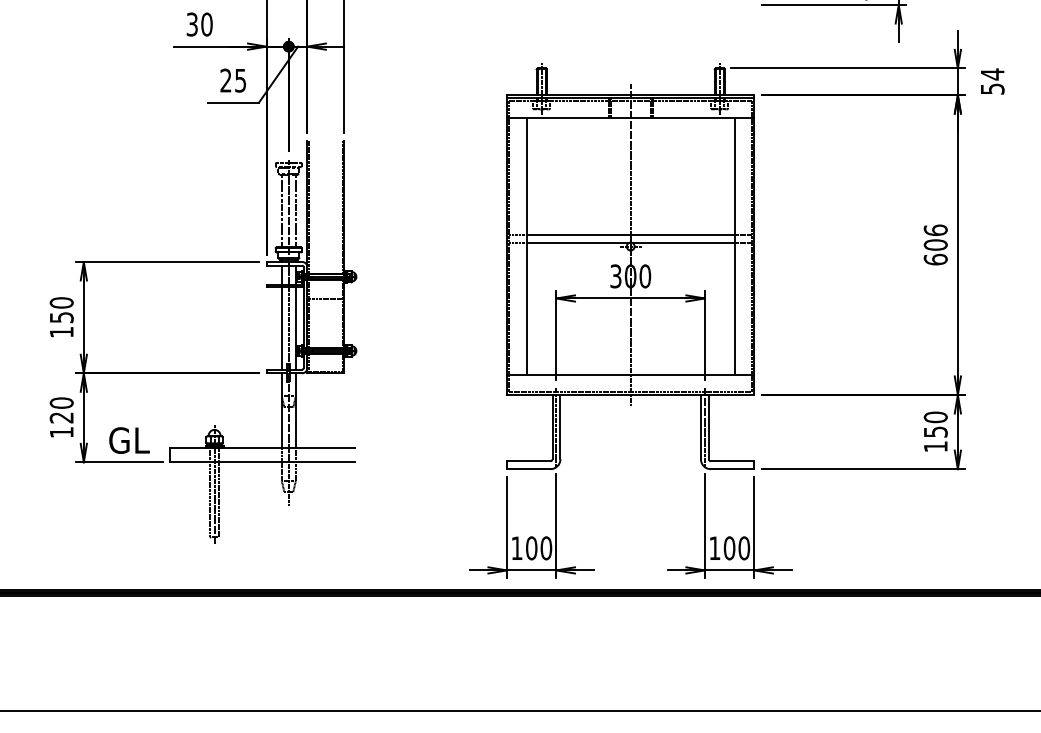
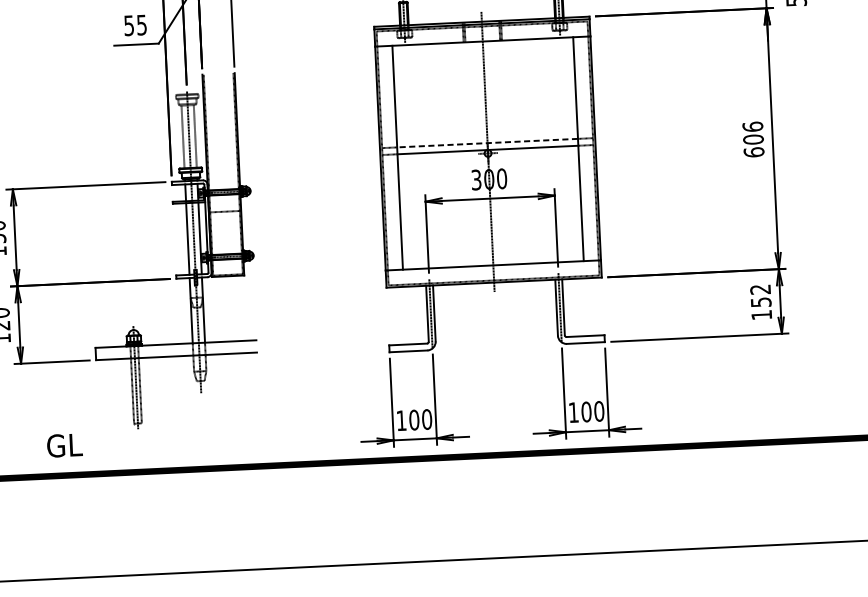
text: (225, 80) -> (128, 25), 25 -> 55
line: (630, 234) -> (487, 143), solid -> dashed
text: (935, 417) -> (760, 289), 150 -> 152
text: (129, 440) -> (64, 445), moved

